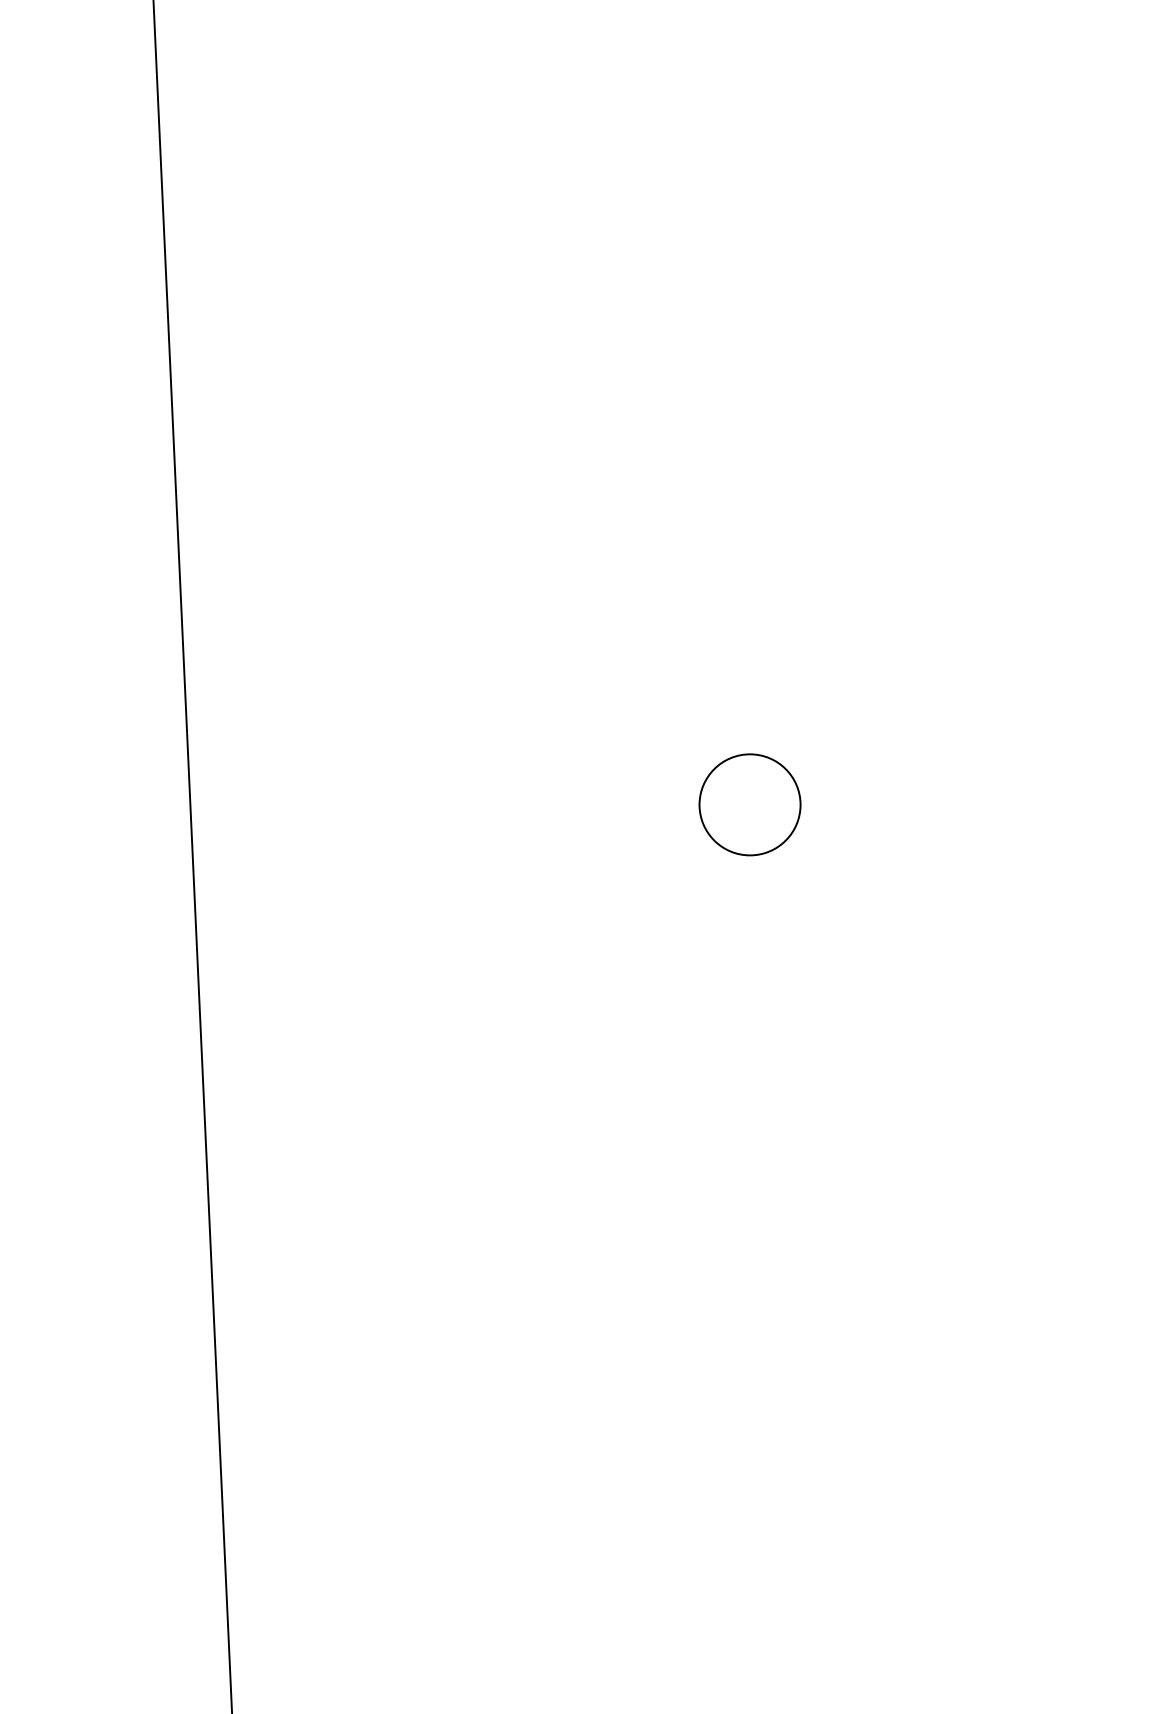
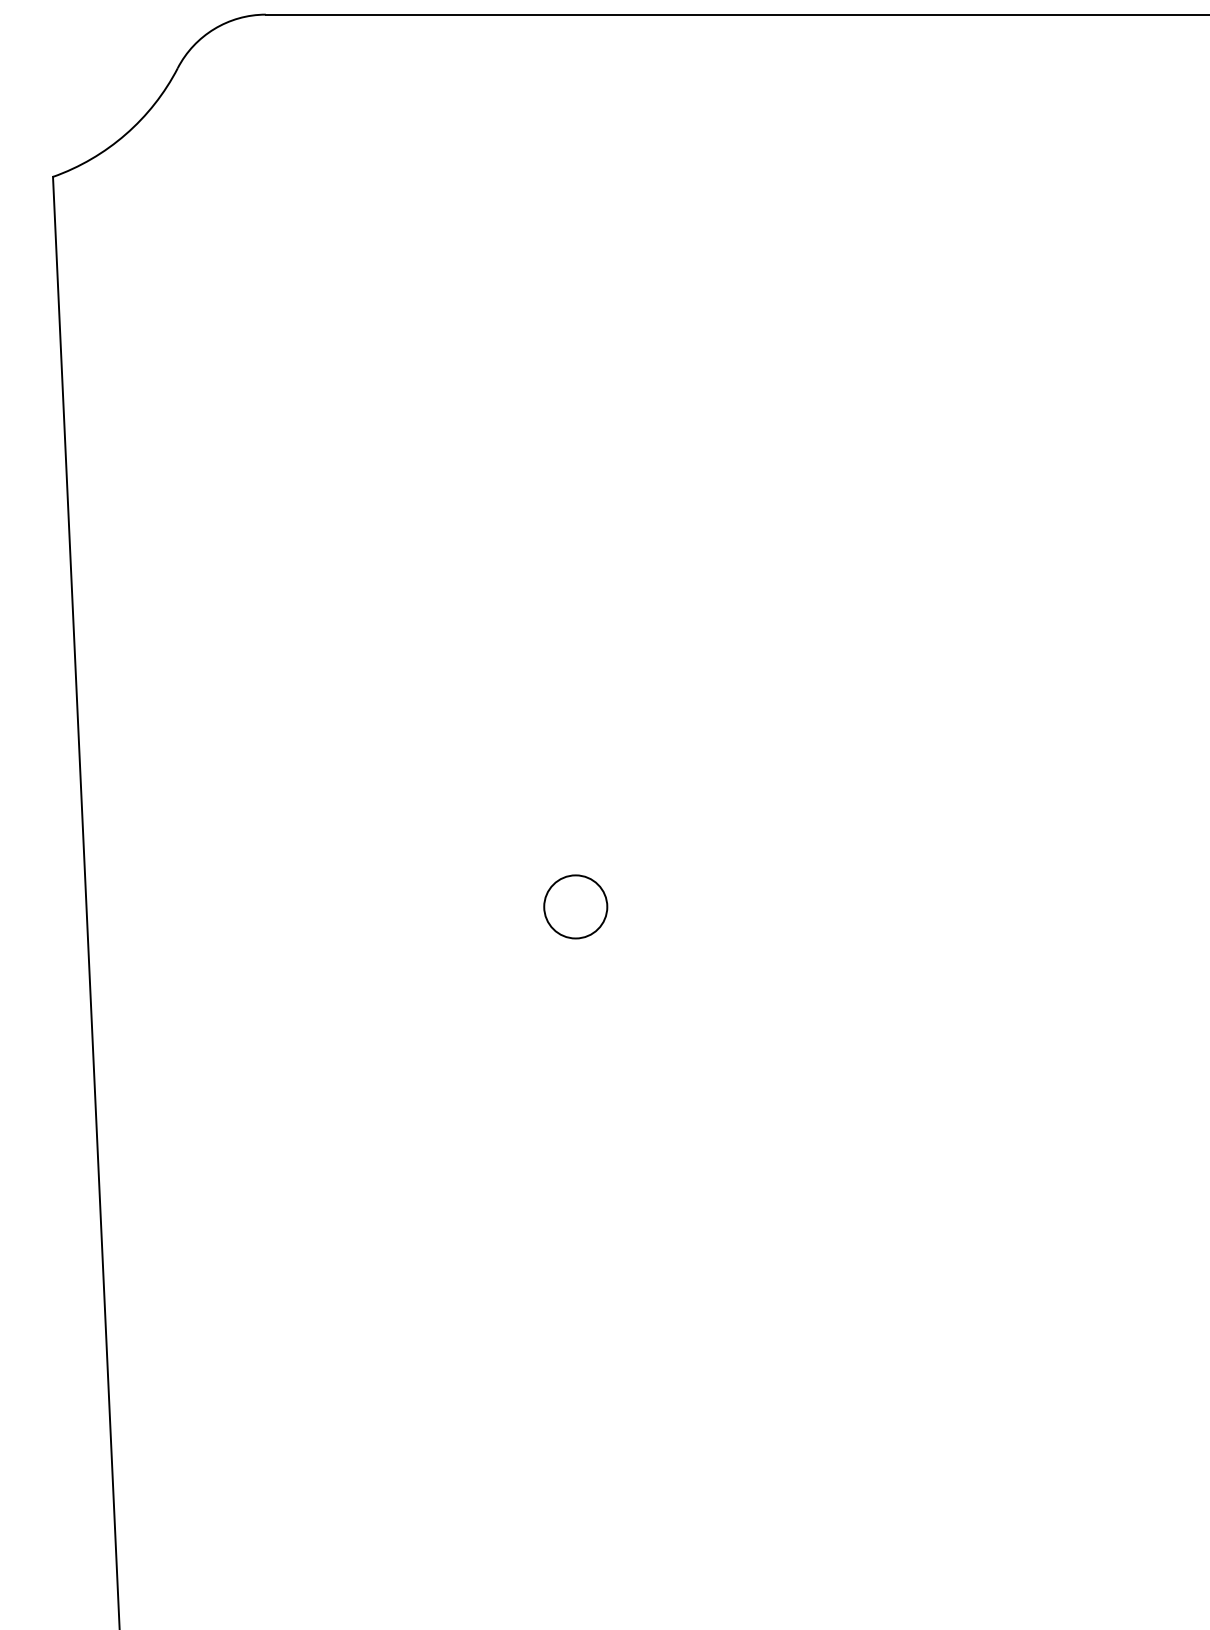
circle: (749, 804) -> (575, 906), size x0.71

